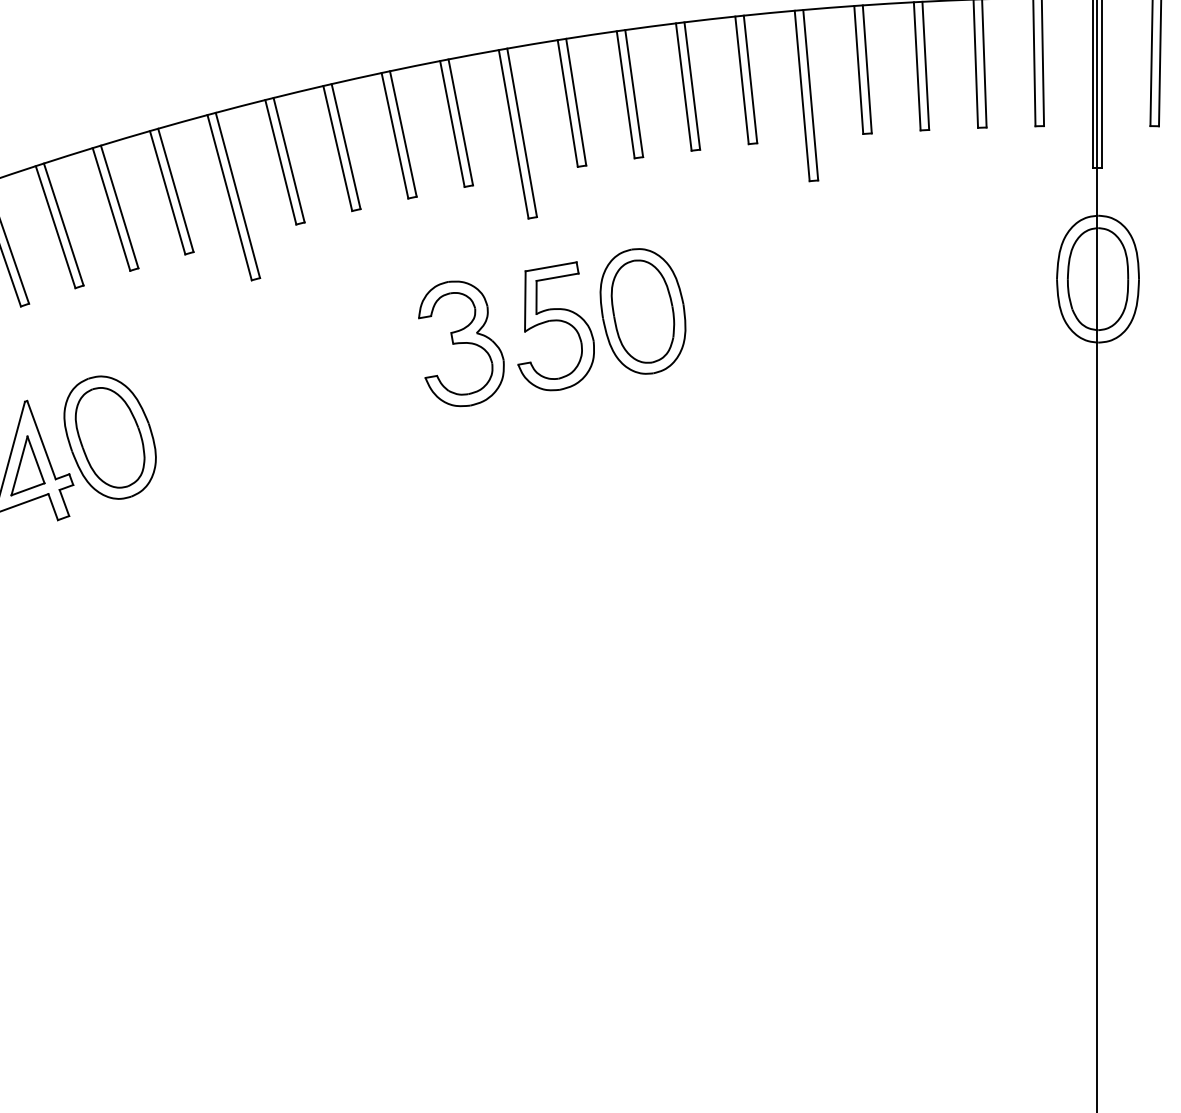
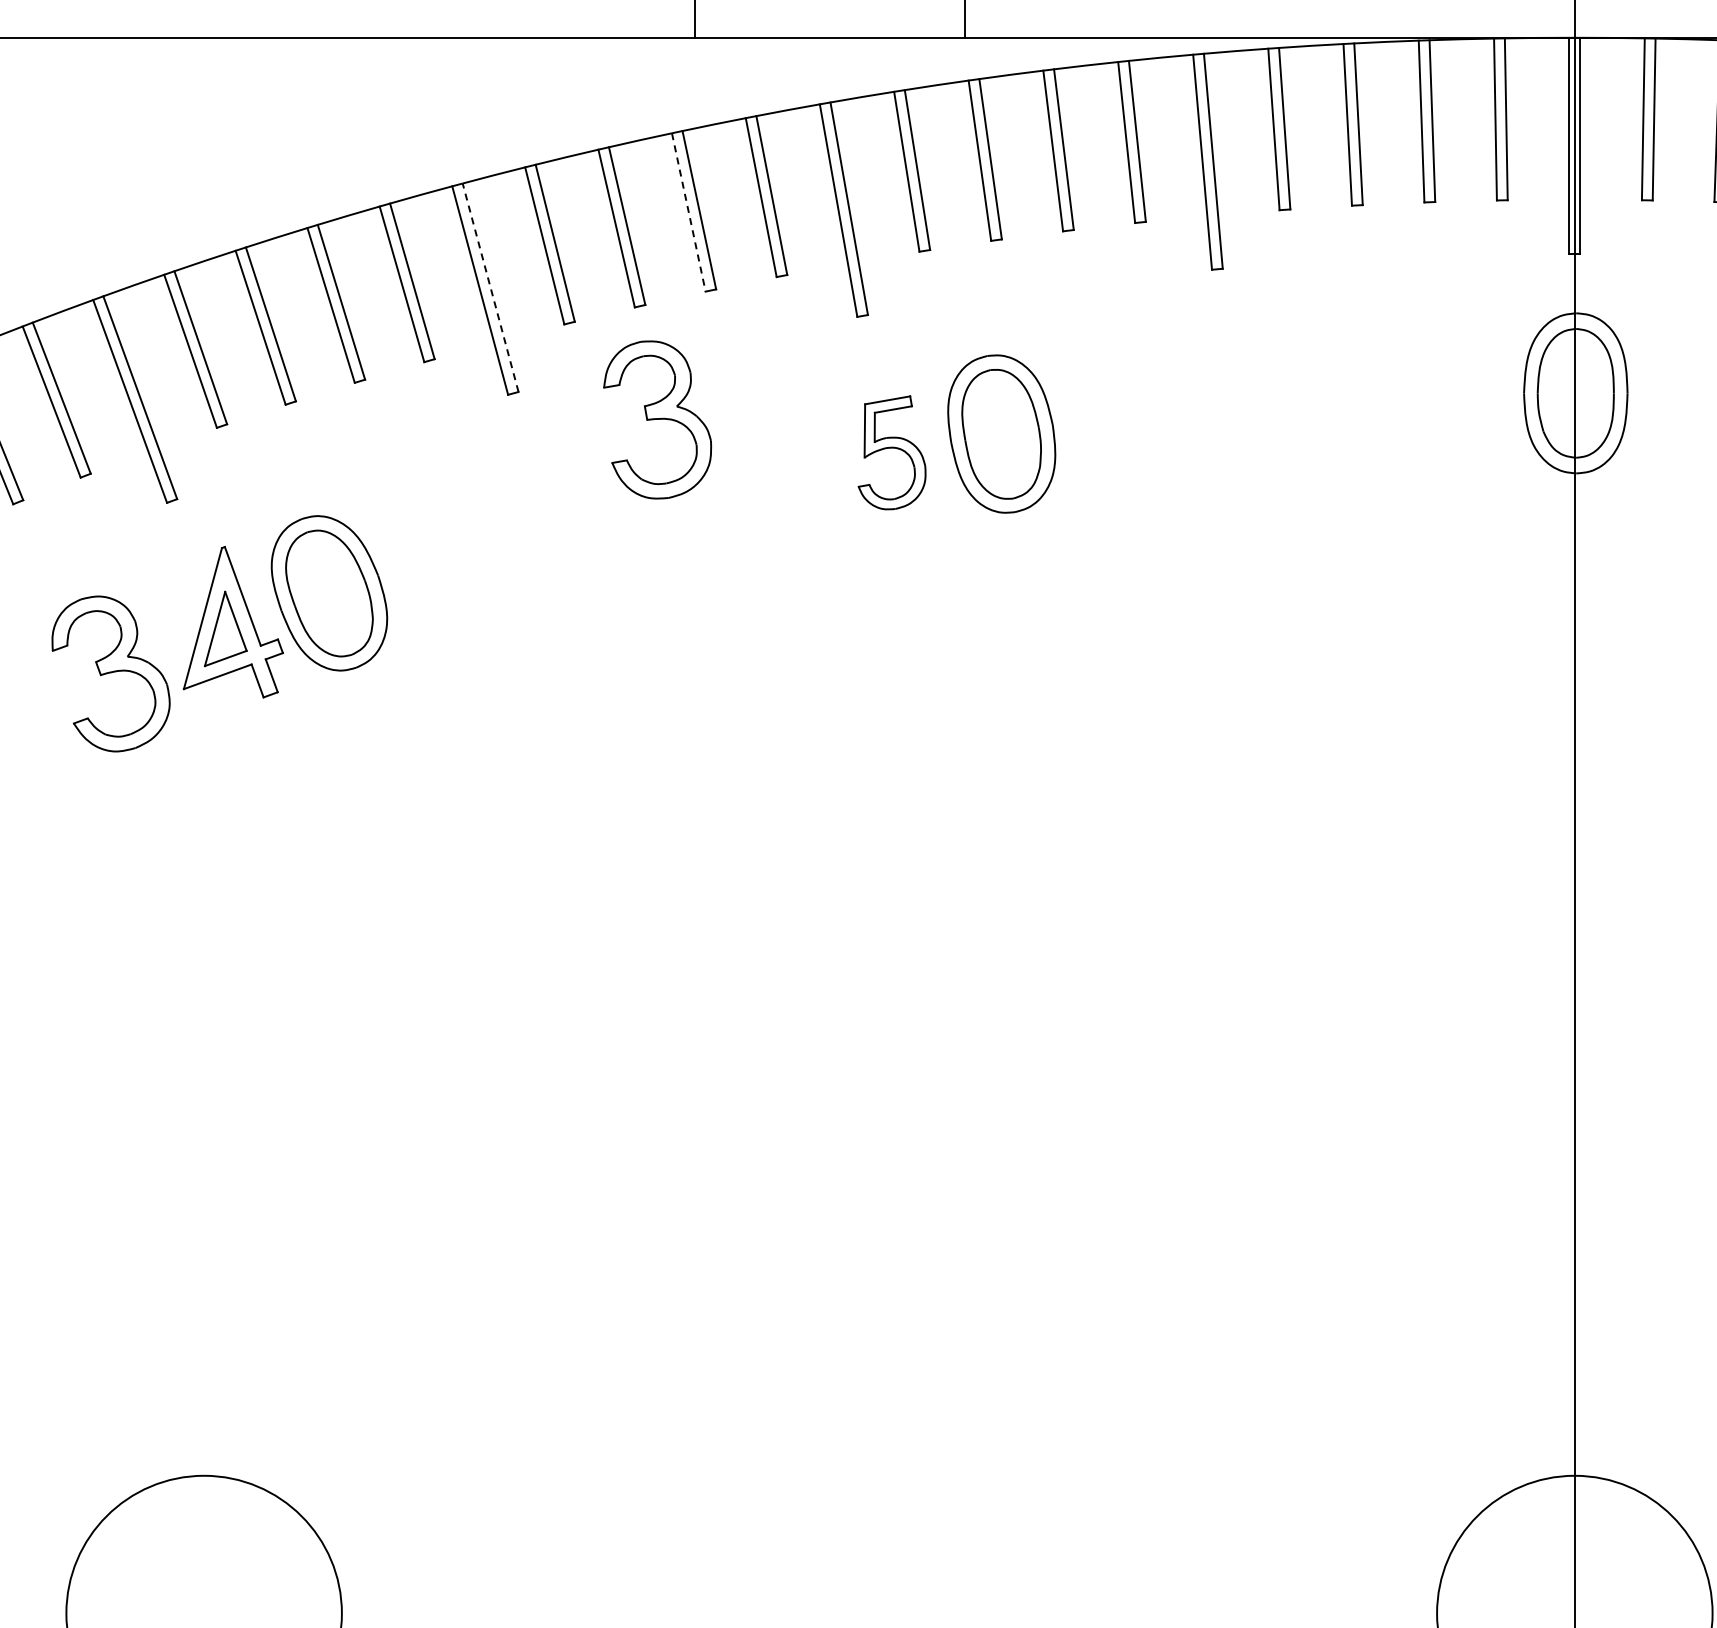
line: (394, 135) -> (688, 212), solid -> dashed
line: (237, 195) -> (490, 287), solid -> dashed
part: (555, 326) -> (891, 452), size x0.7
part: (461, 343) -> (657, 419), moved

